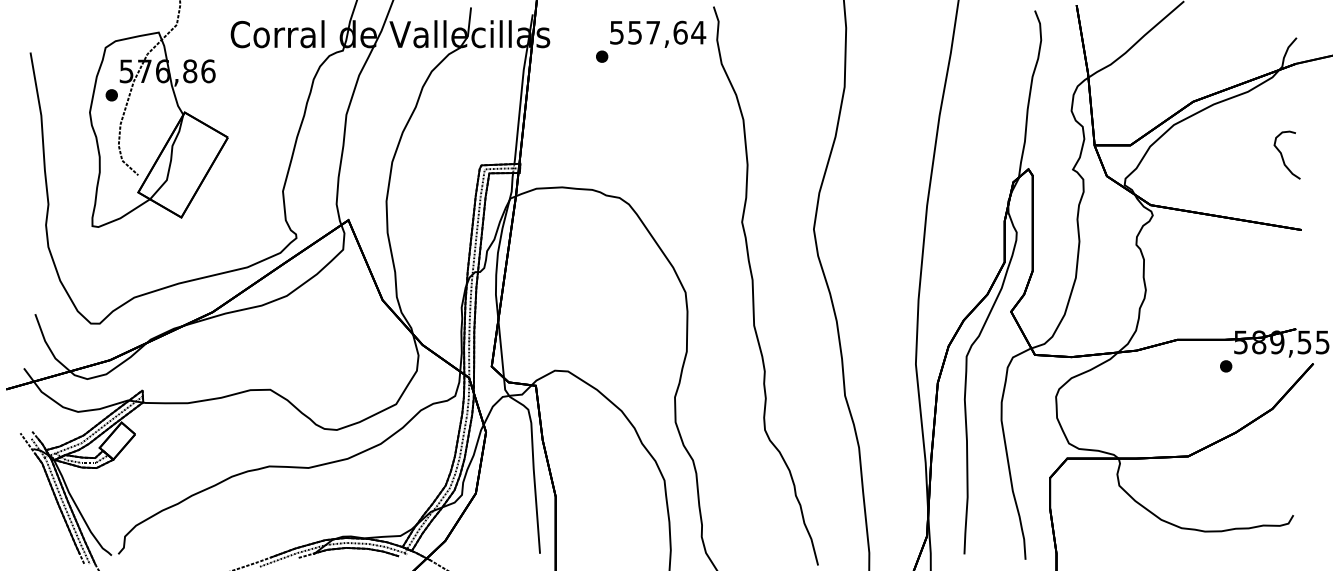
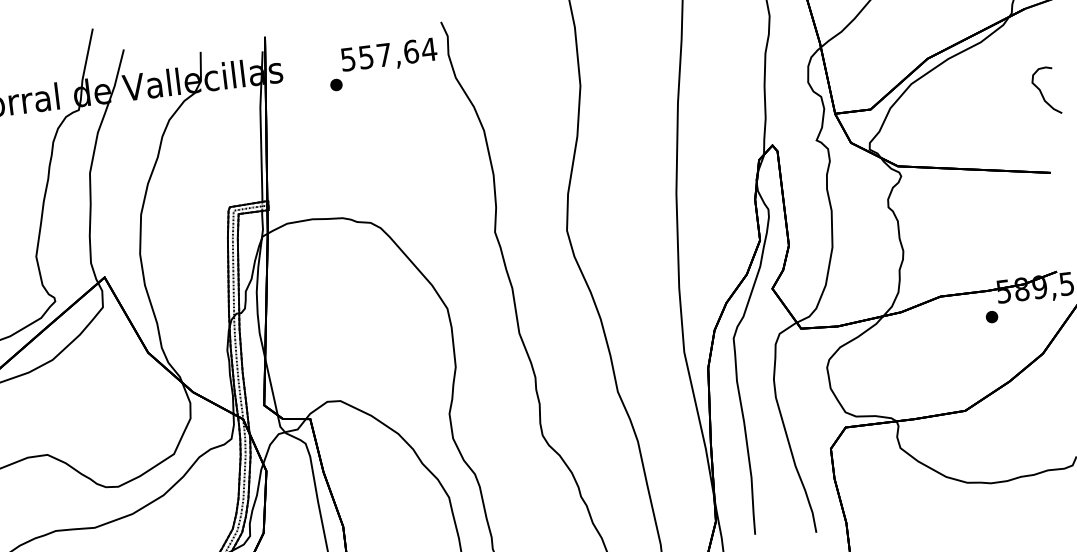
part: (1286, 154) -> (1045, 90), moved

